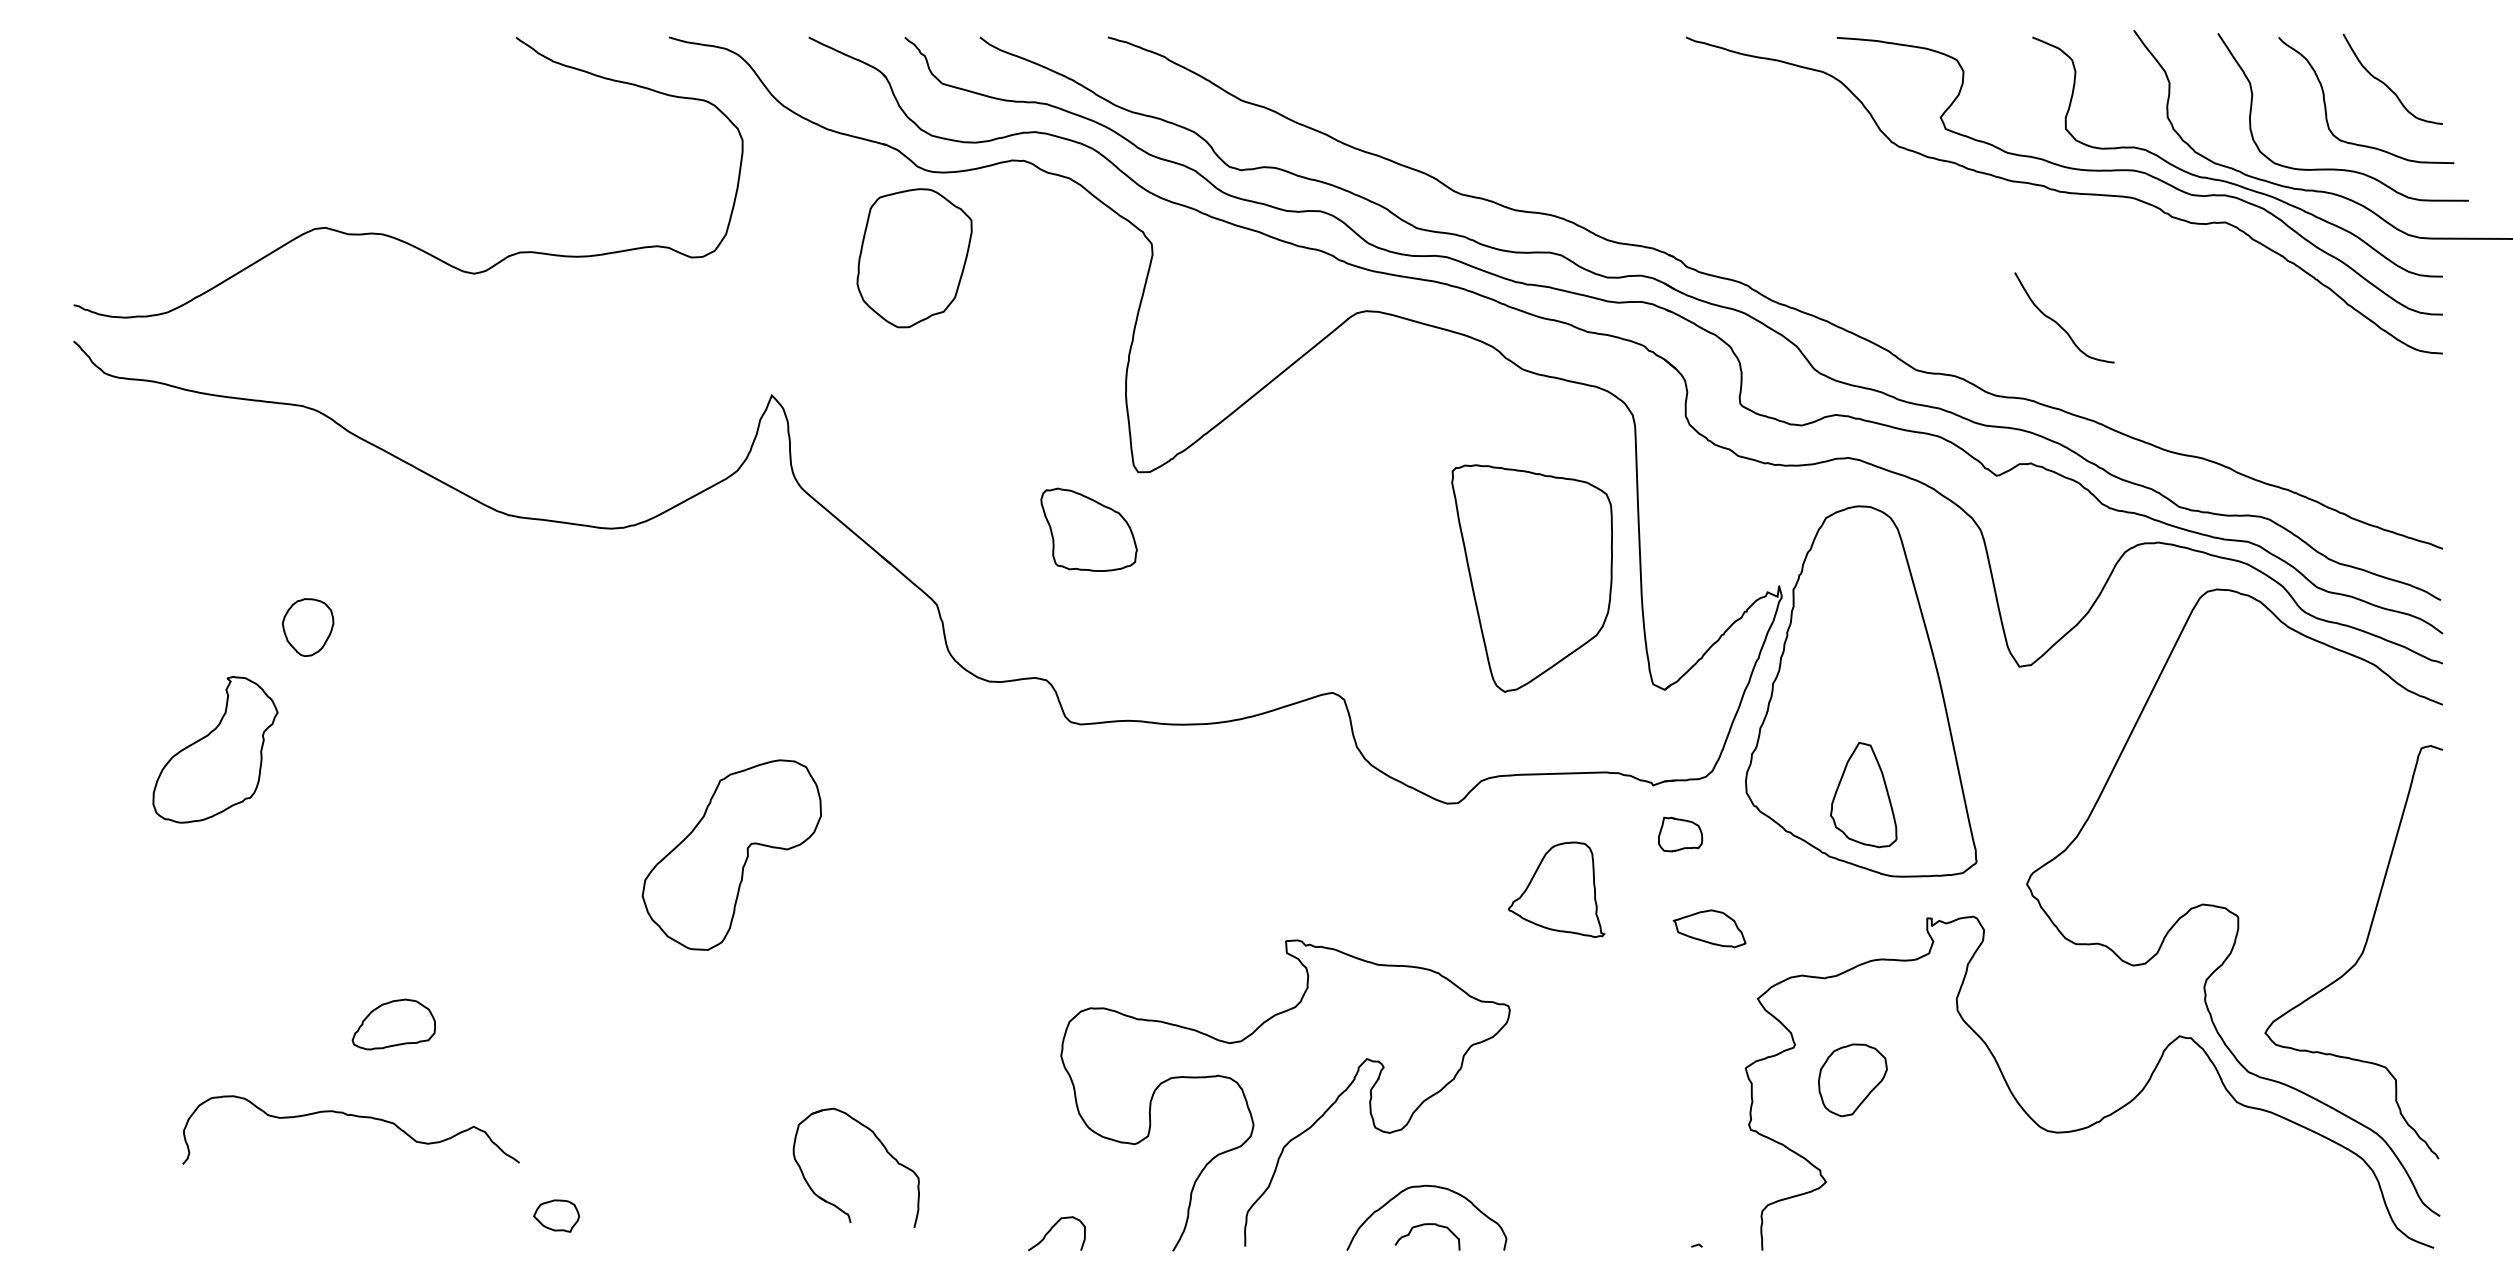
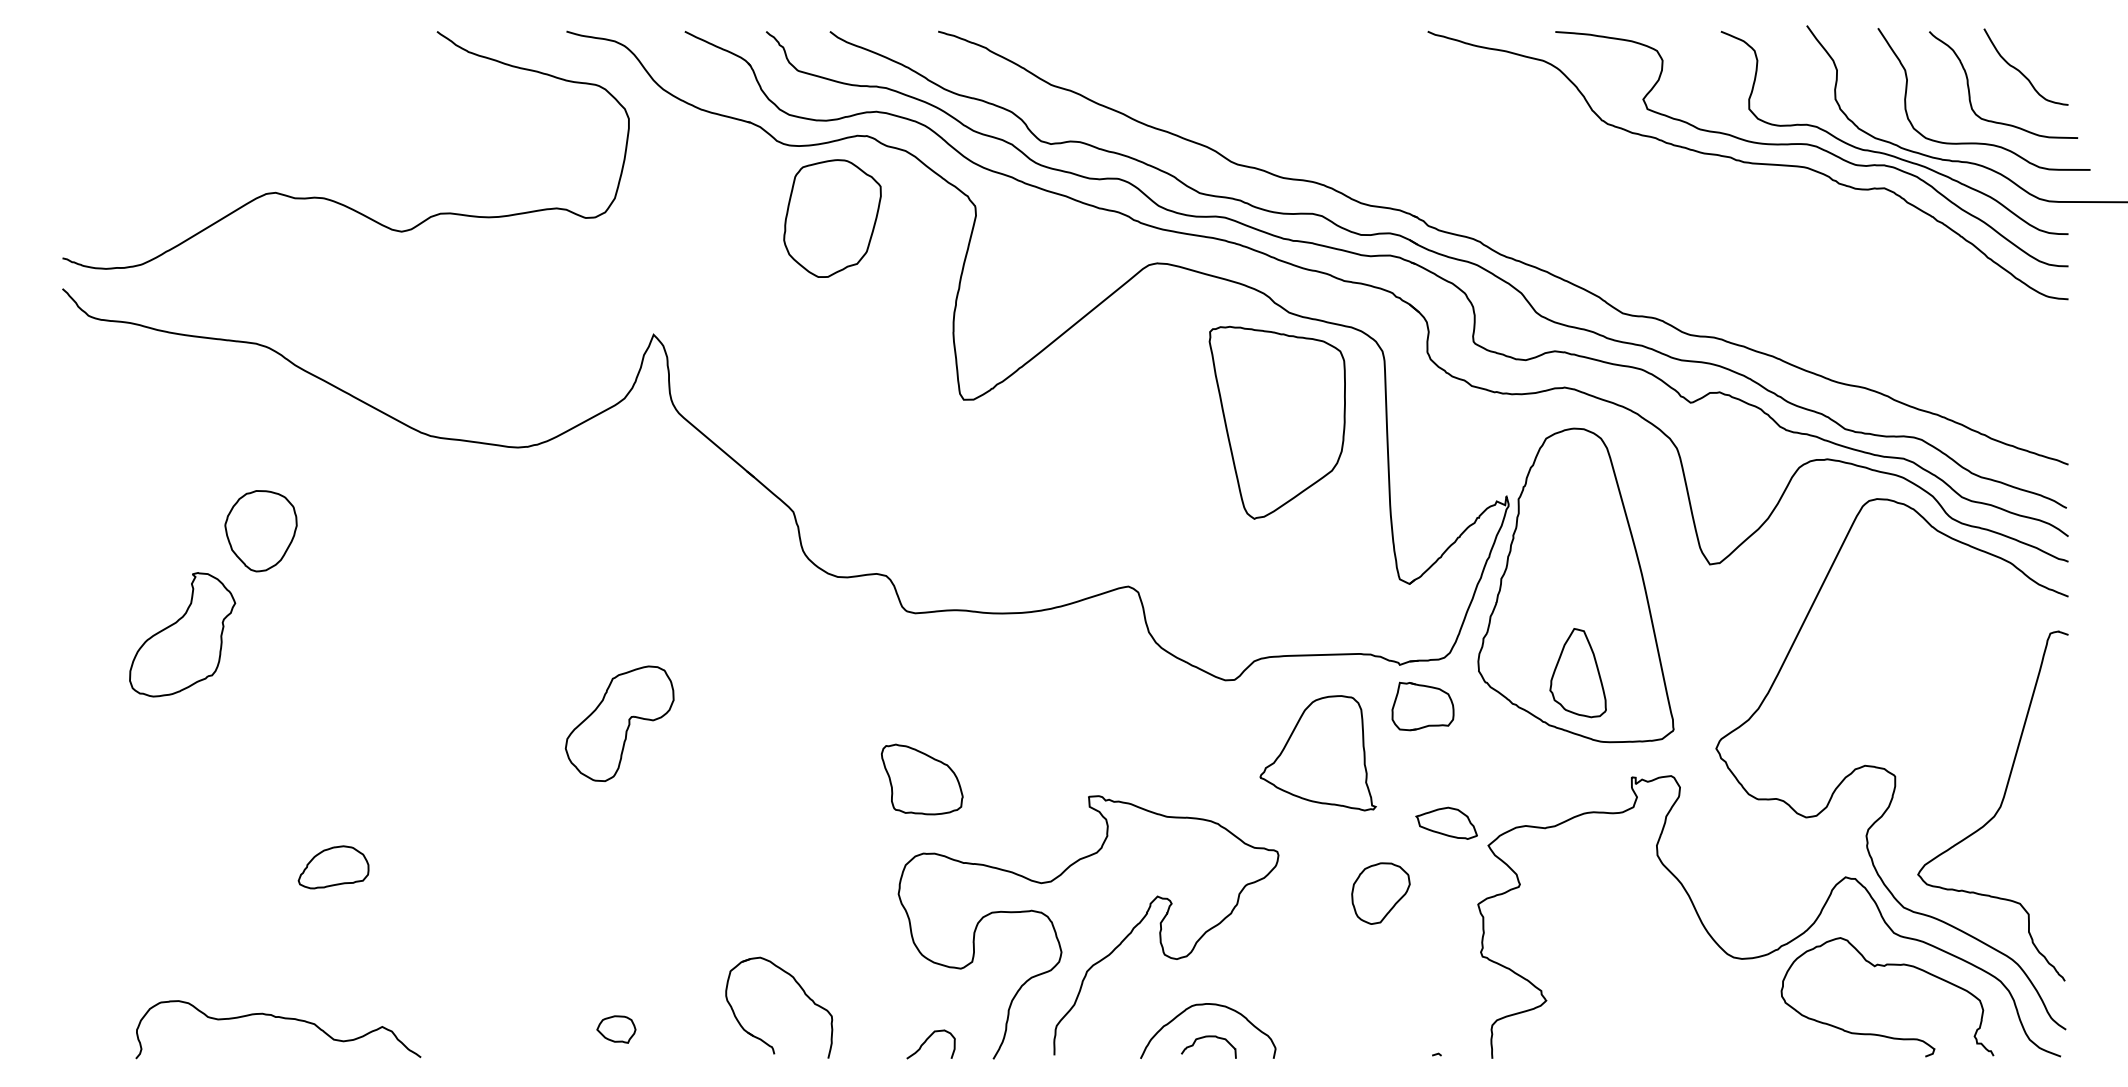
part: (914, 258) -> (832, 218), moved
curve: (2057, 321) -> (1742, 272), removed
part: (1089, 529) -> (922, 779), moved
part: (1531, 578) -> (1276, 422), moved
part: (307, 627) -> (260, 531), size x1.67
part: (1679, 834) -> (1422, 706), size x1.67
part: (731, 854) -> (619, 723), size x0.71
part: (1555, 890) -> (1317, 753), size x1.43
part: (1709, 927) -> (1446, 822), moved
part: (1852, 1080) -> (1380, 893), moved
curve: (353, 1116) -> (280, 1018), moved
curve: (2226, 1141) -> (1885, 966), added
part: (886, 1152) -> (804, 994), moved
part: (556, 1216) -> (616, 1029), moved
curve: (1052, 1229) -> (927, 1040), moved

